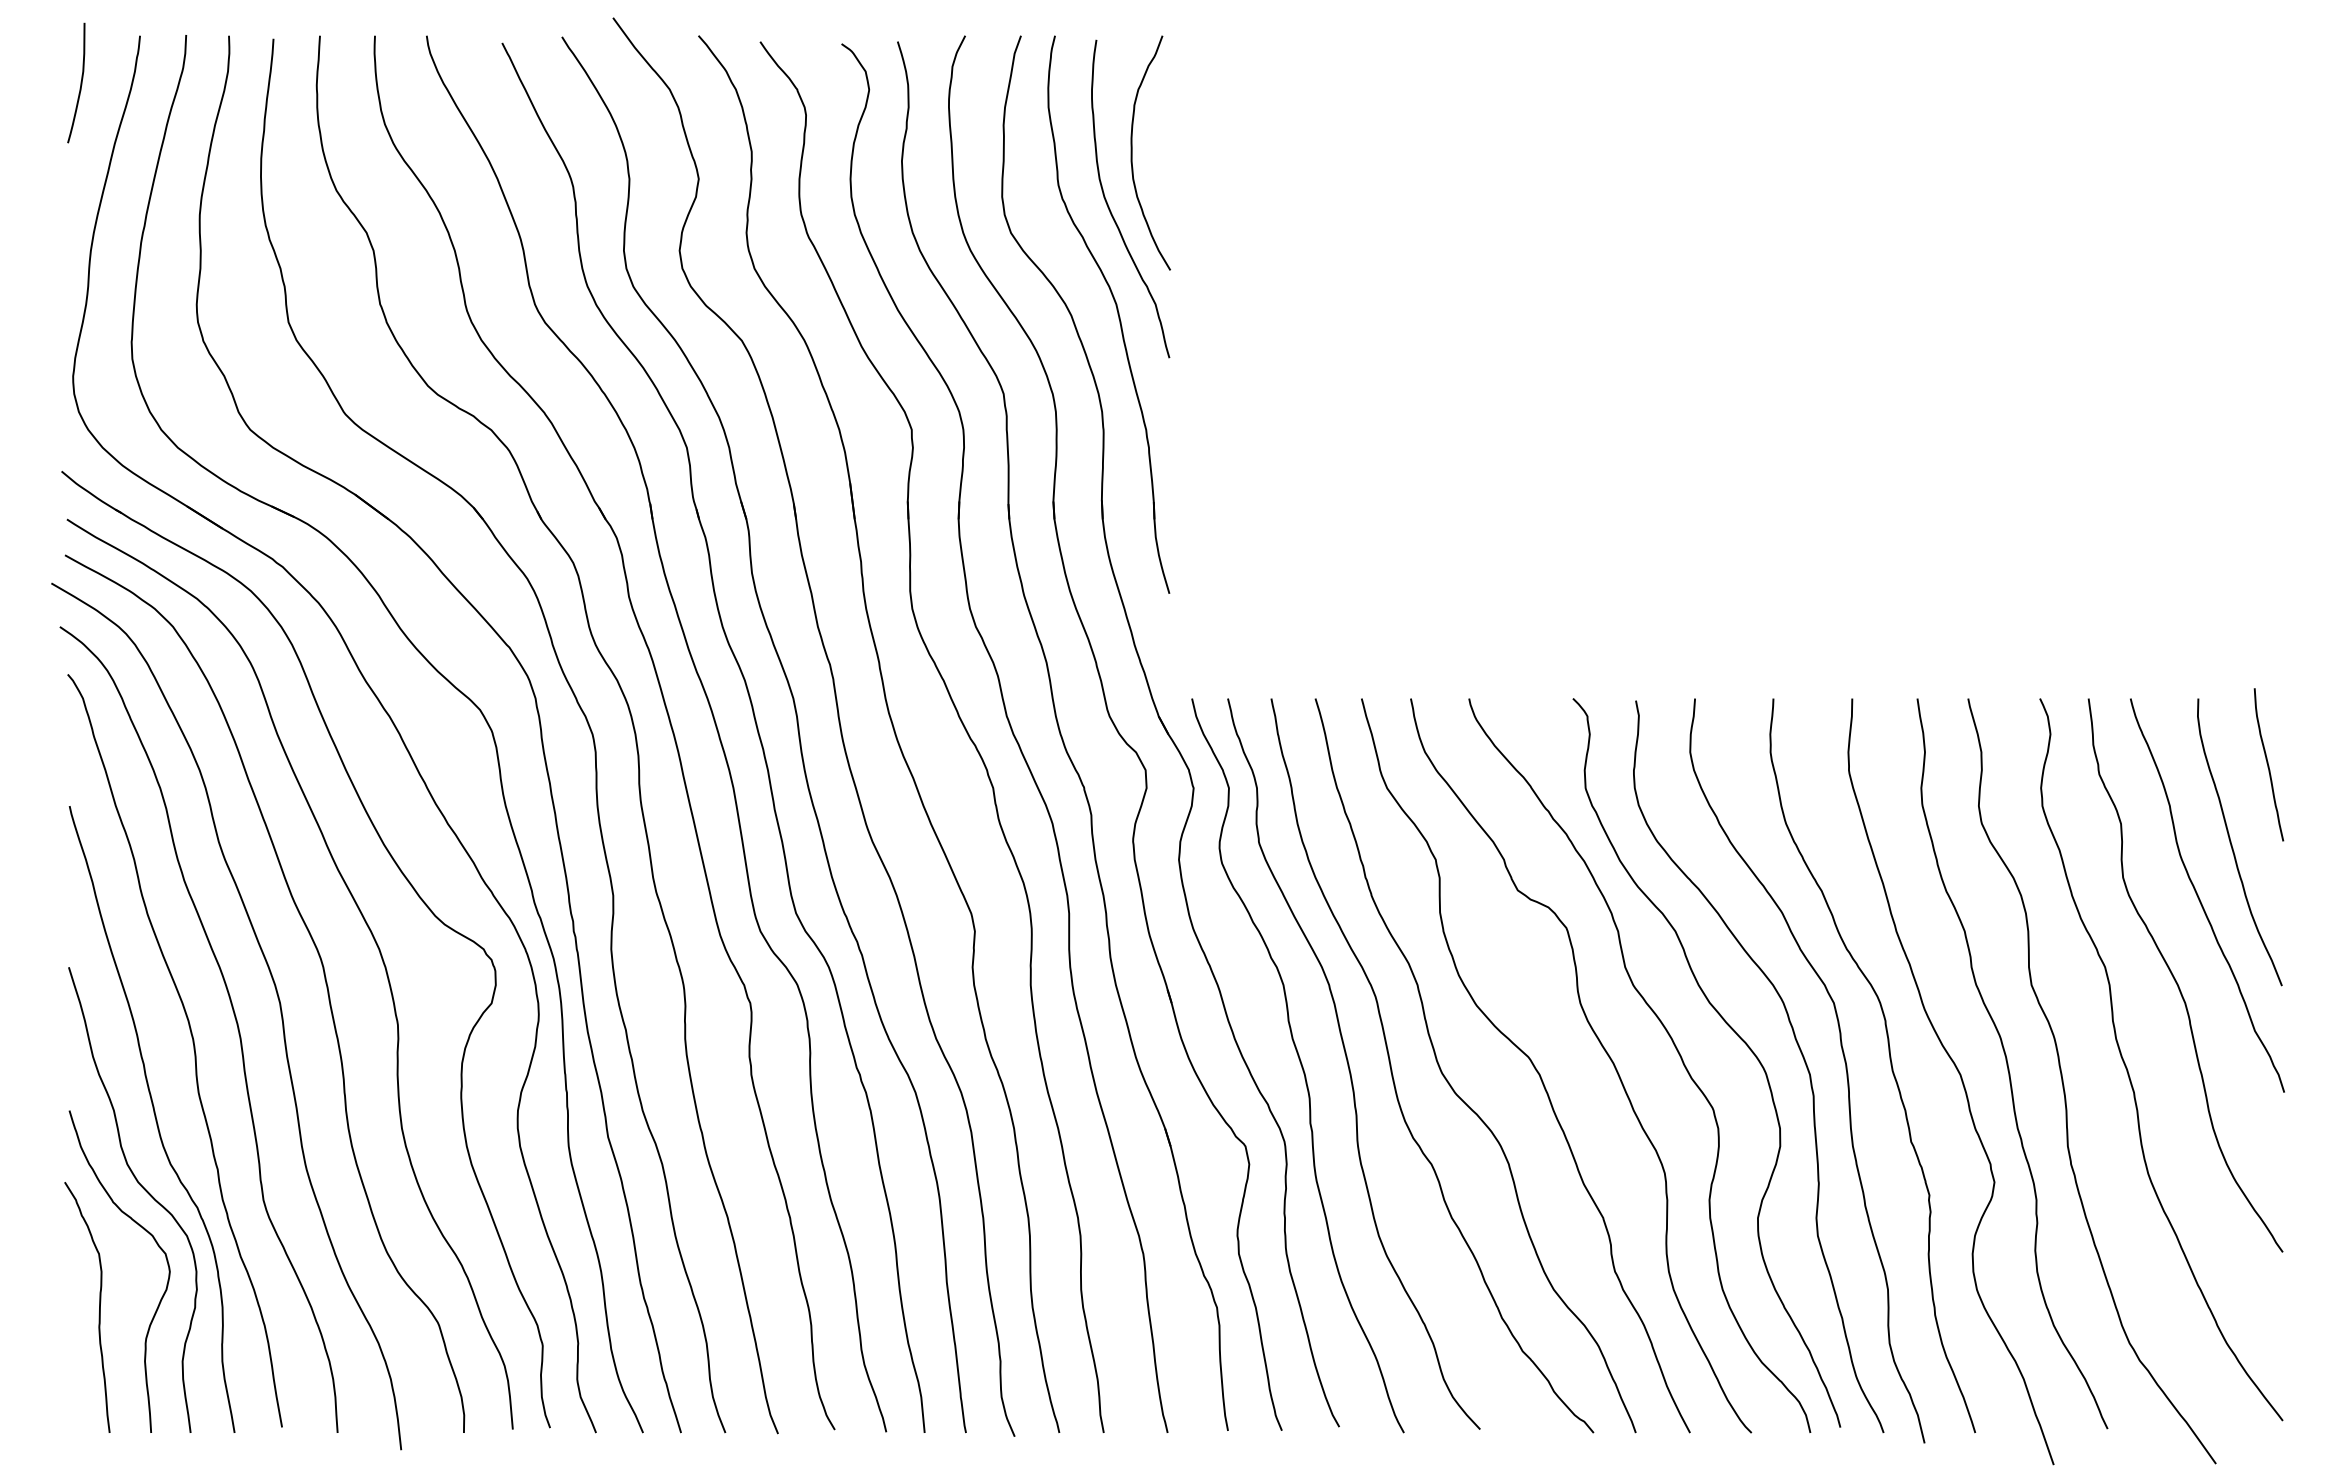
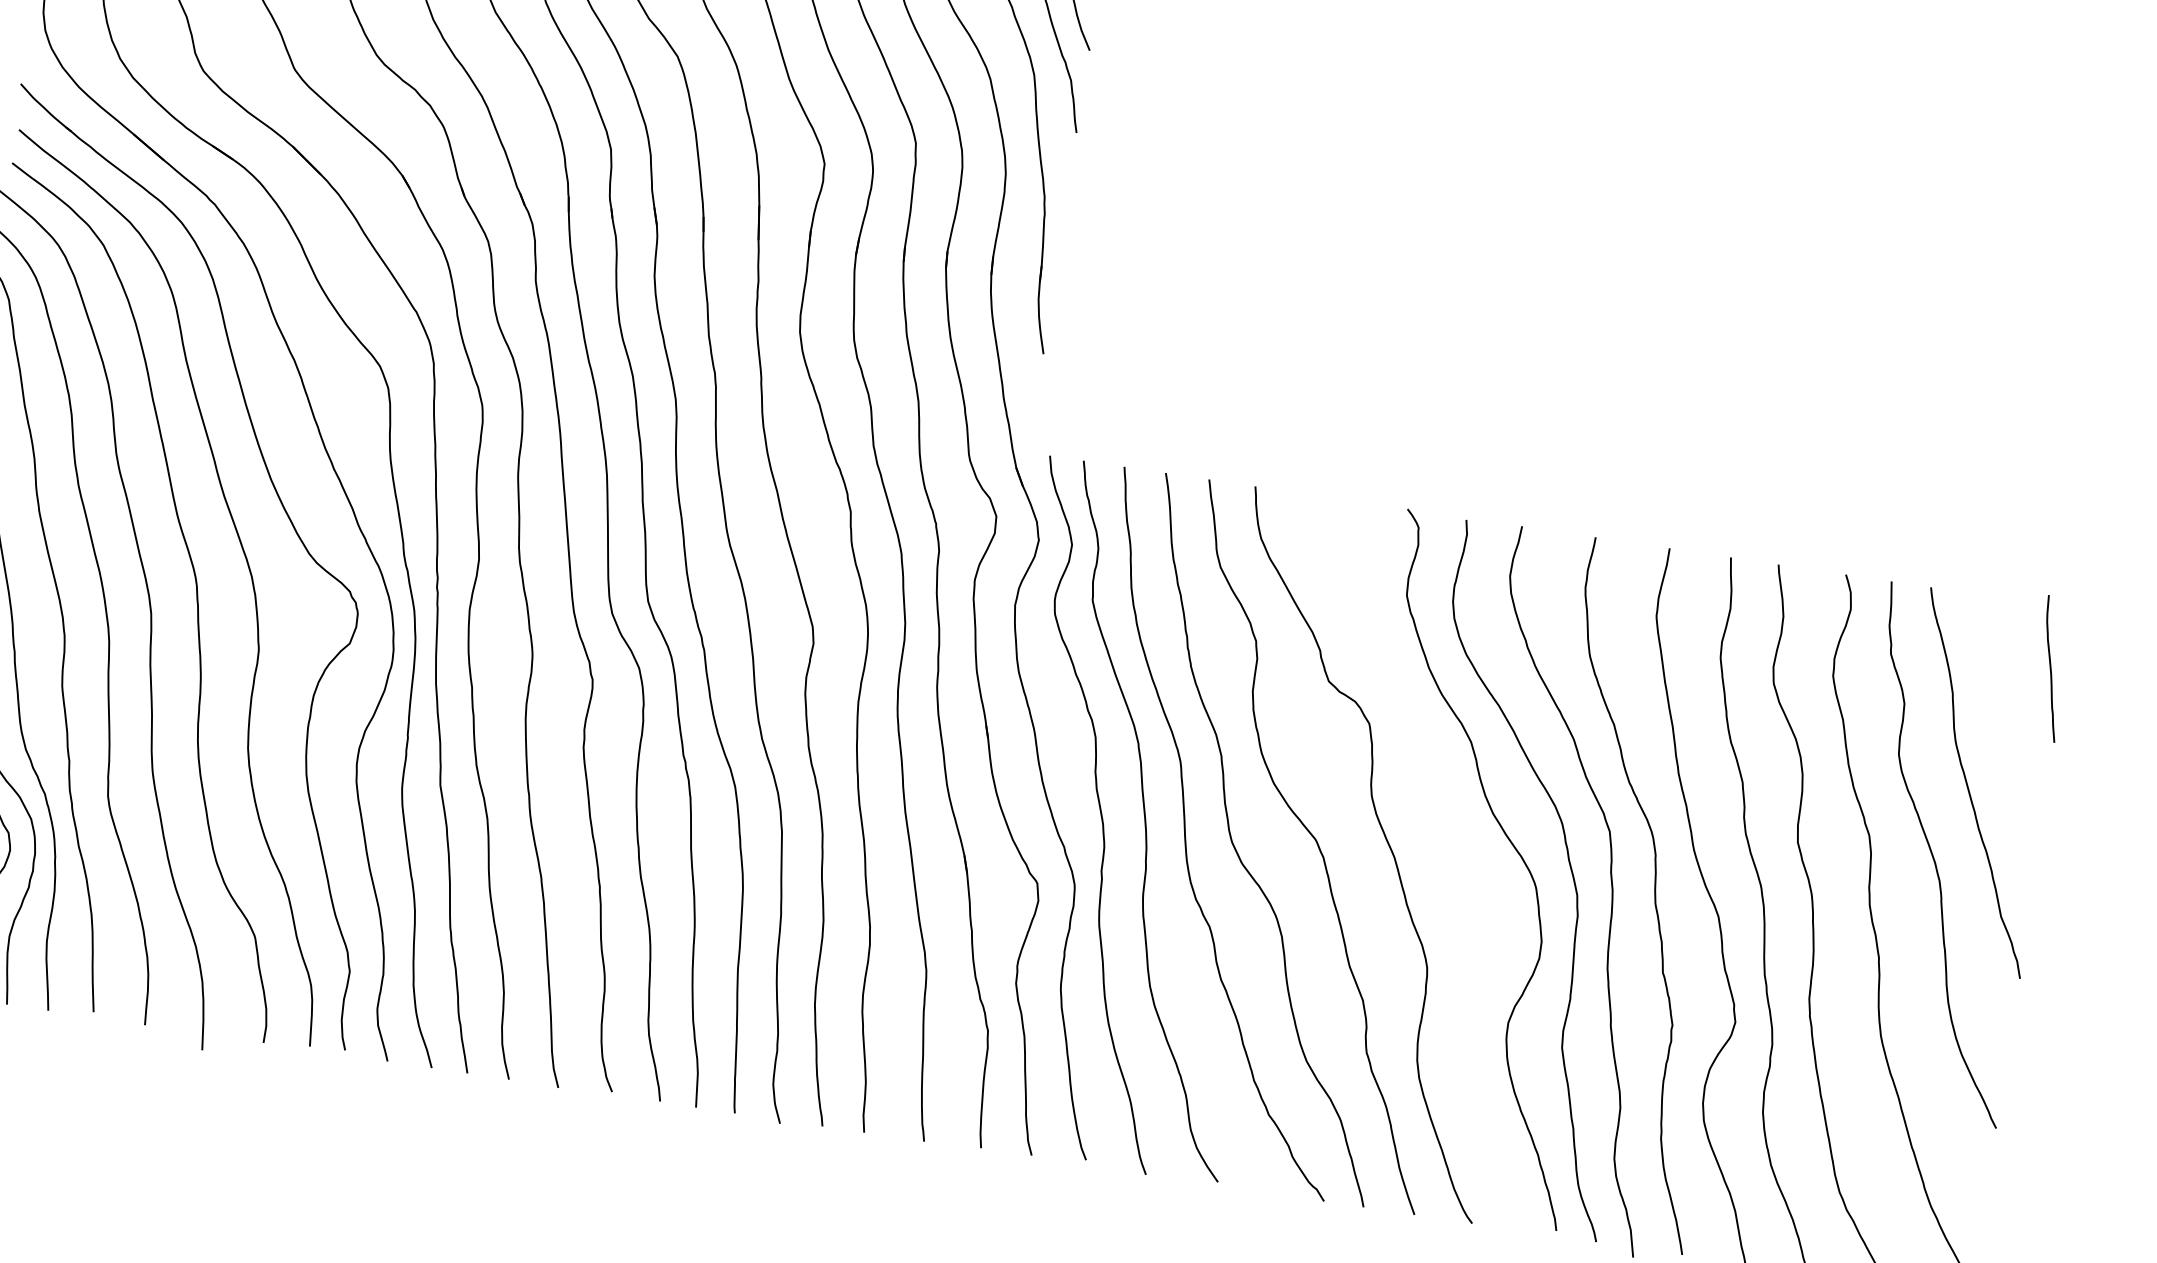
curve: (2232, 844) -> (2006, 738), removed
curve: (1675, 1048) -> (1454, 851), removed

